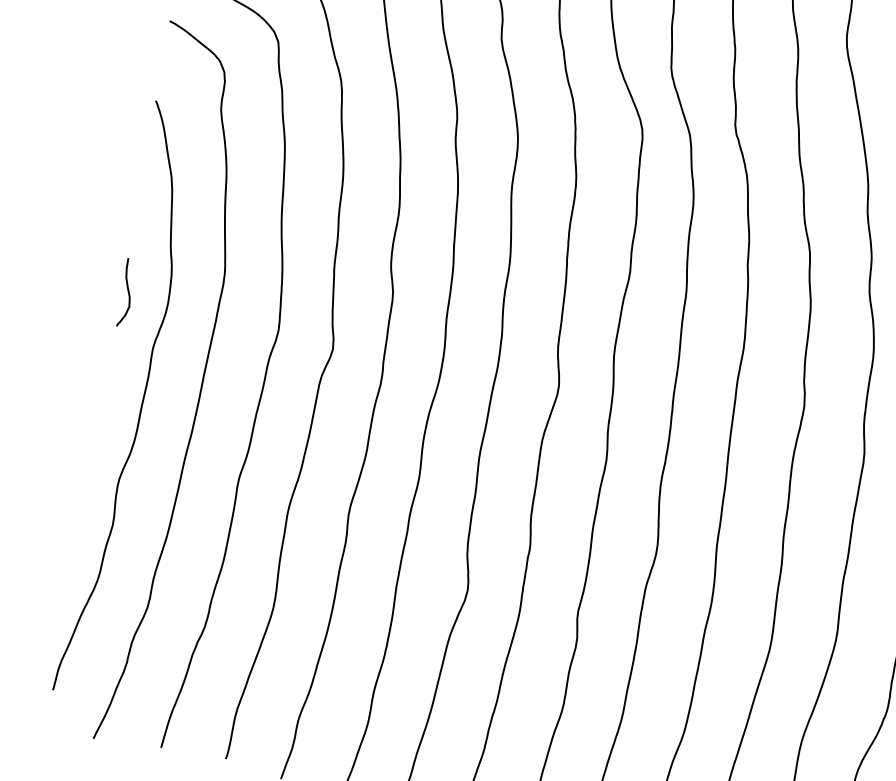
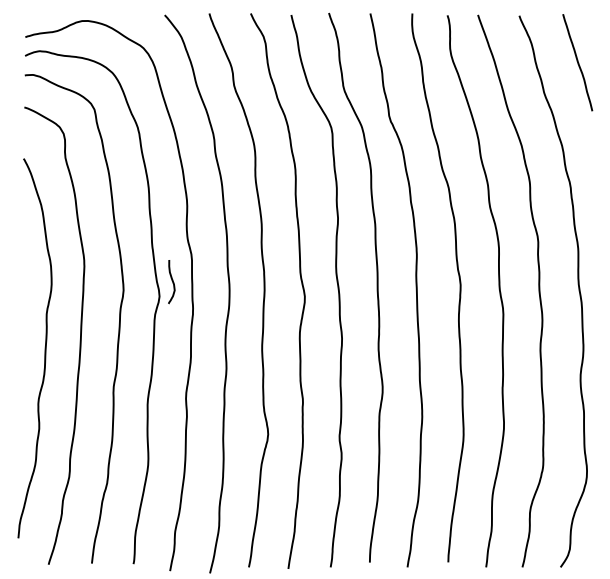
curve: (127, 293) -> (172, 282), moved

